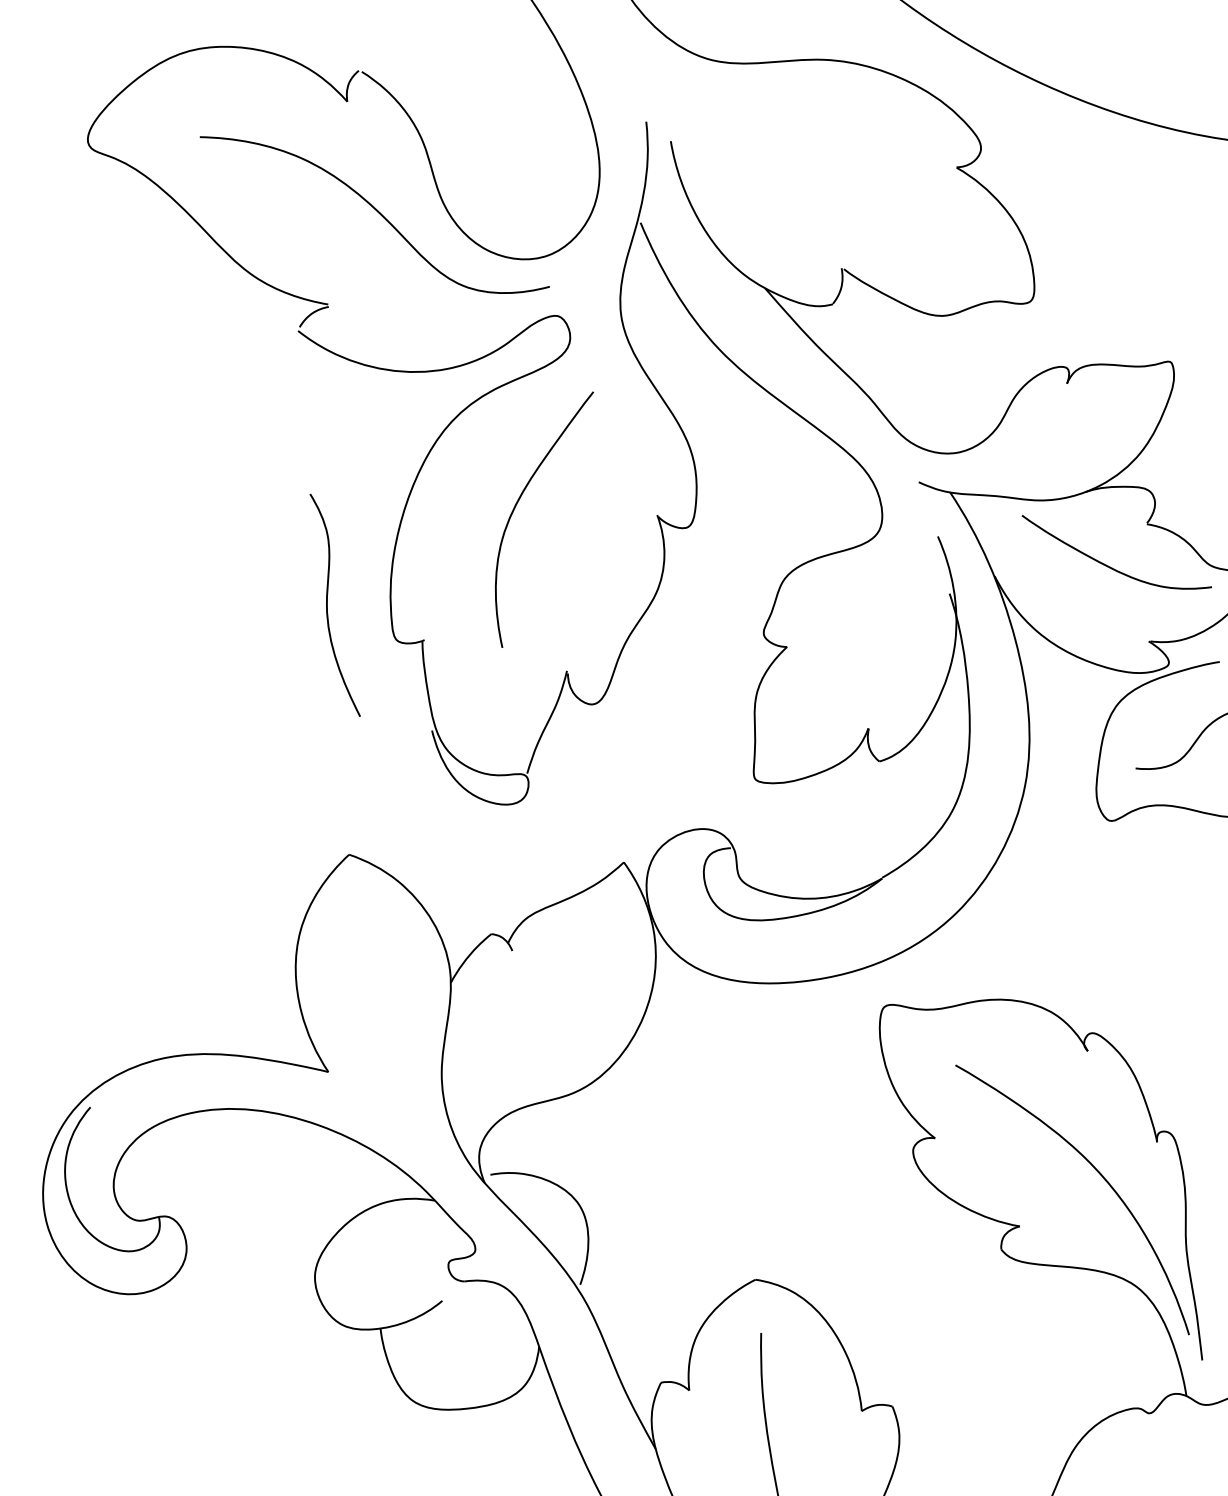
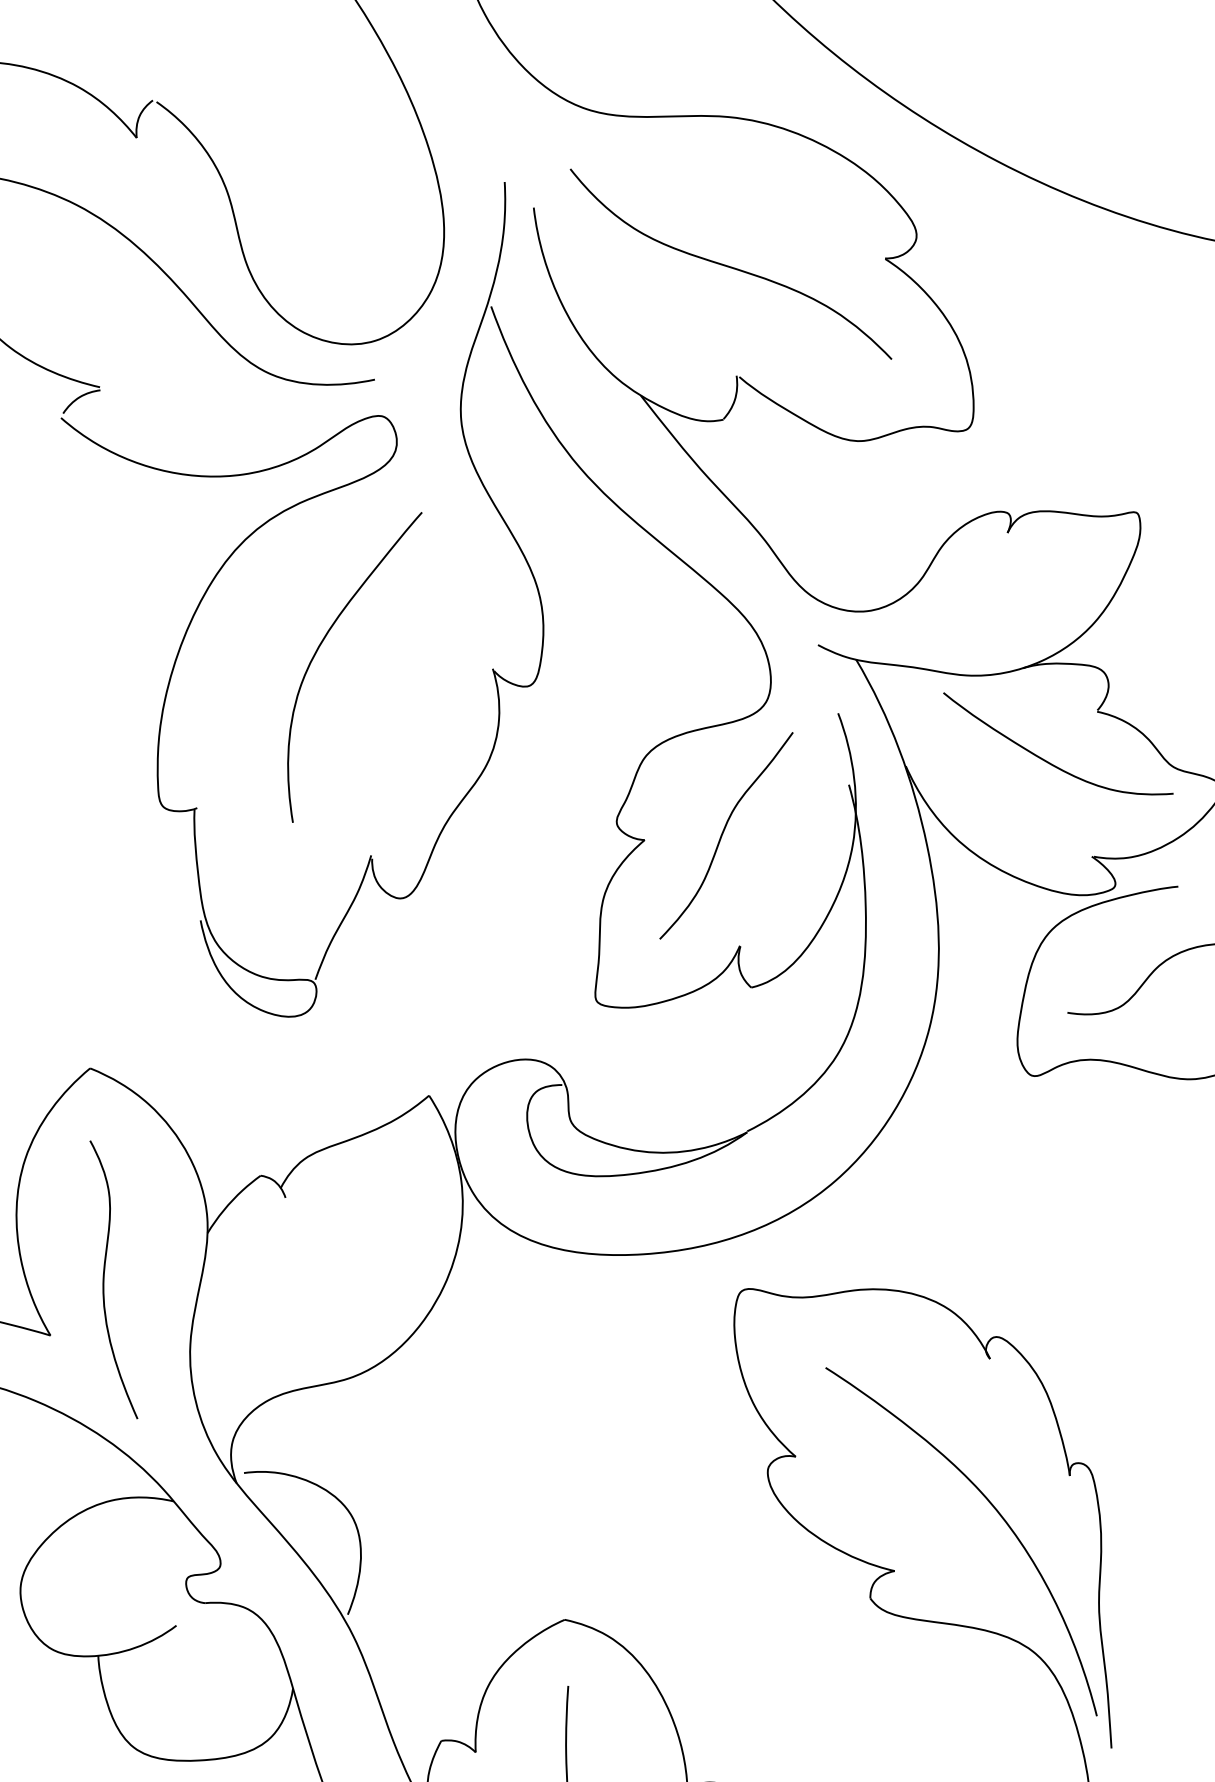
curve: (831, 179) -> (729, 265), added
curve: (327, 604) -> (104, 1278), moved
curve: (850, 639) -> (723, 834), added

